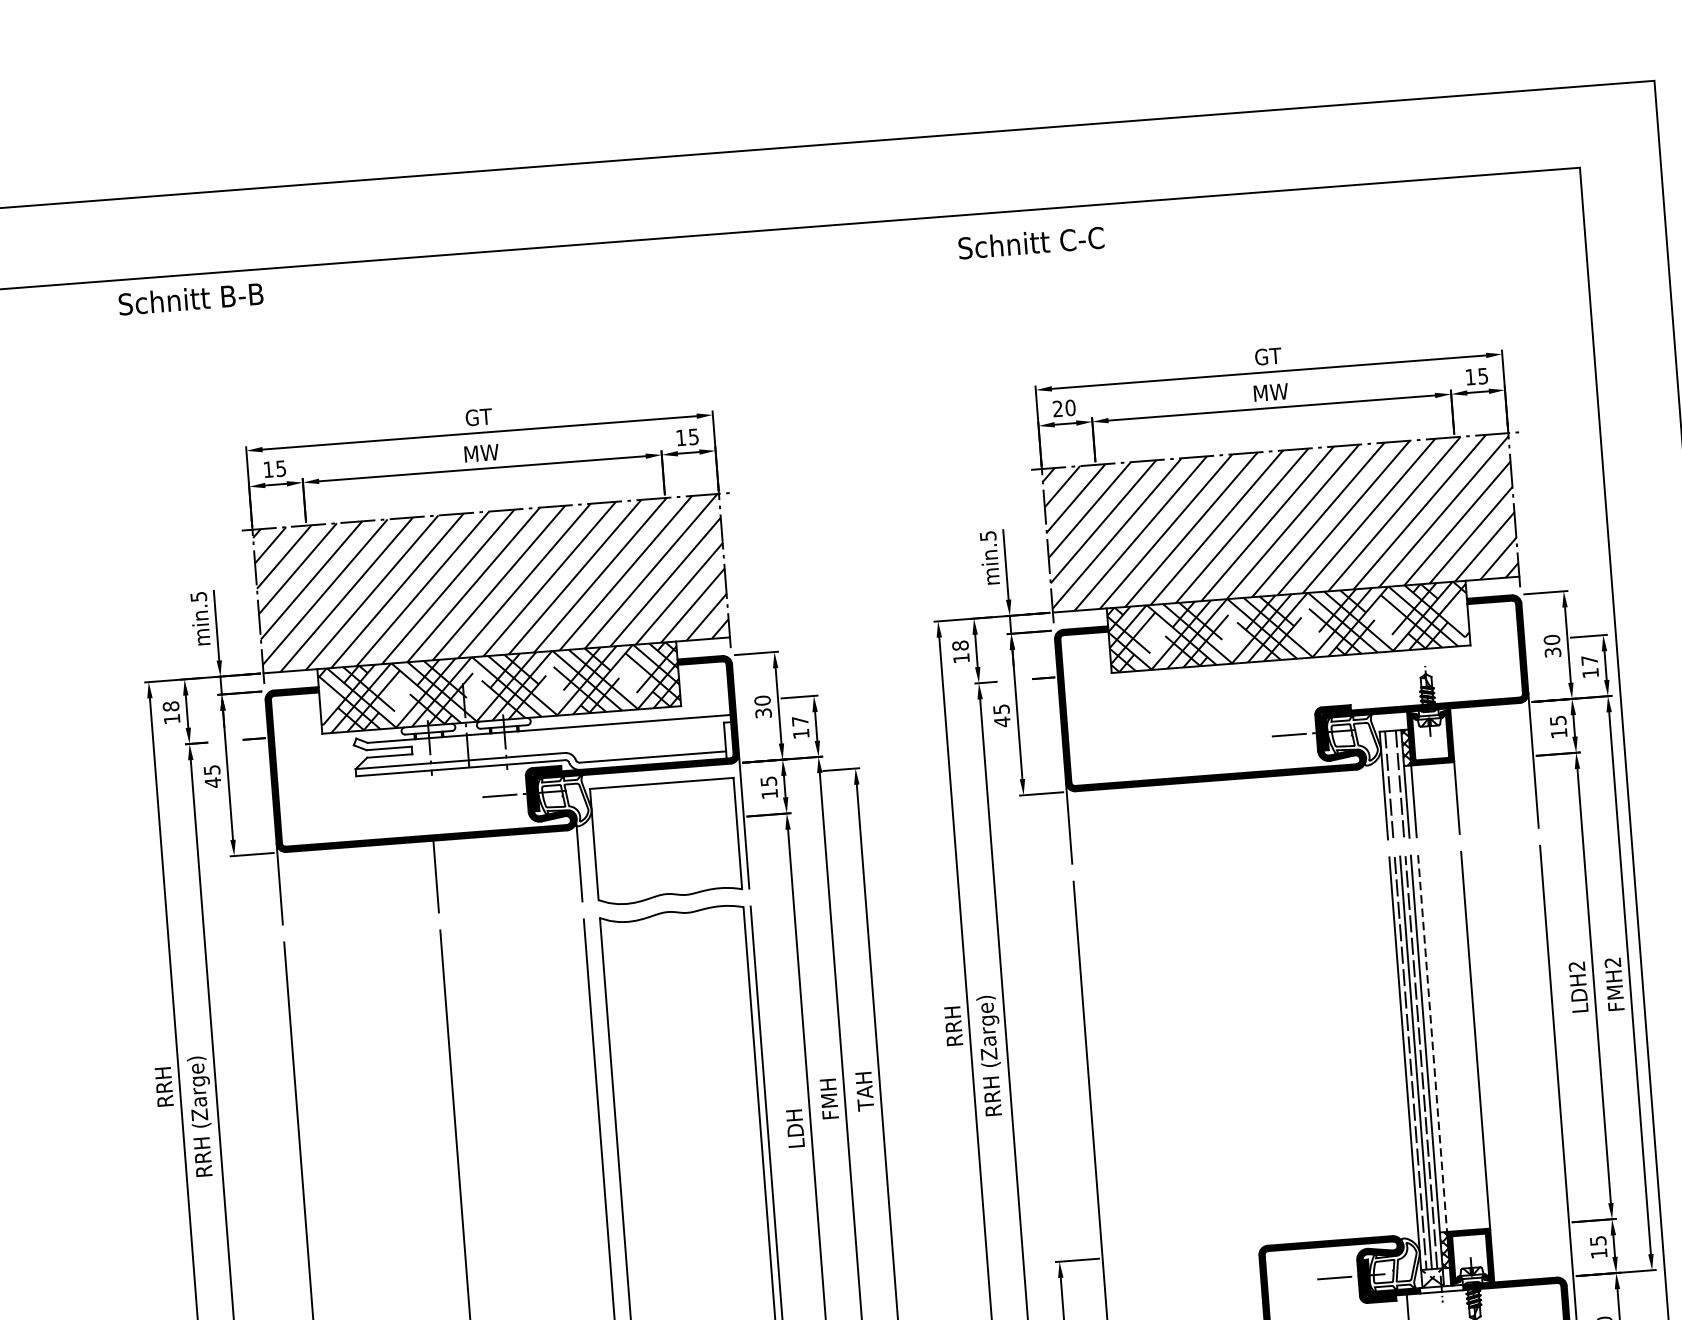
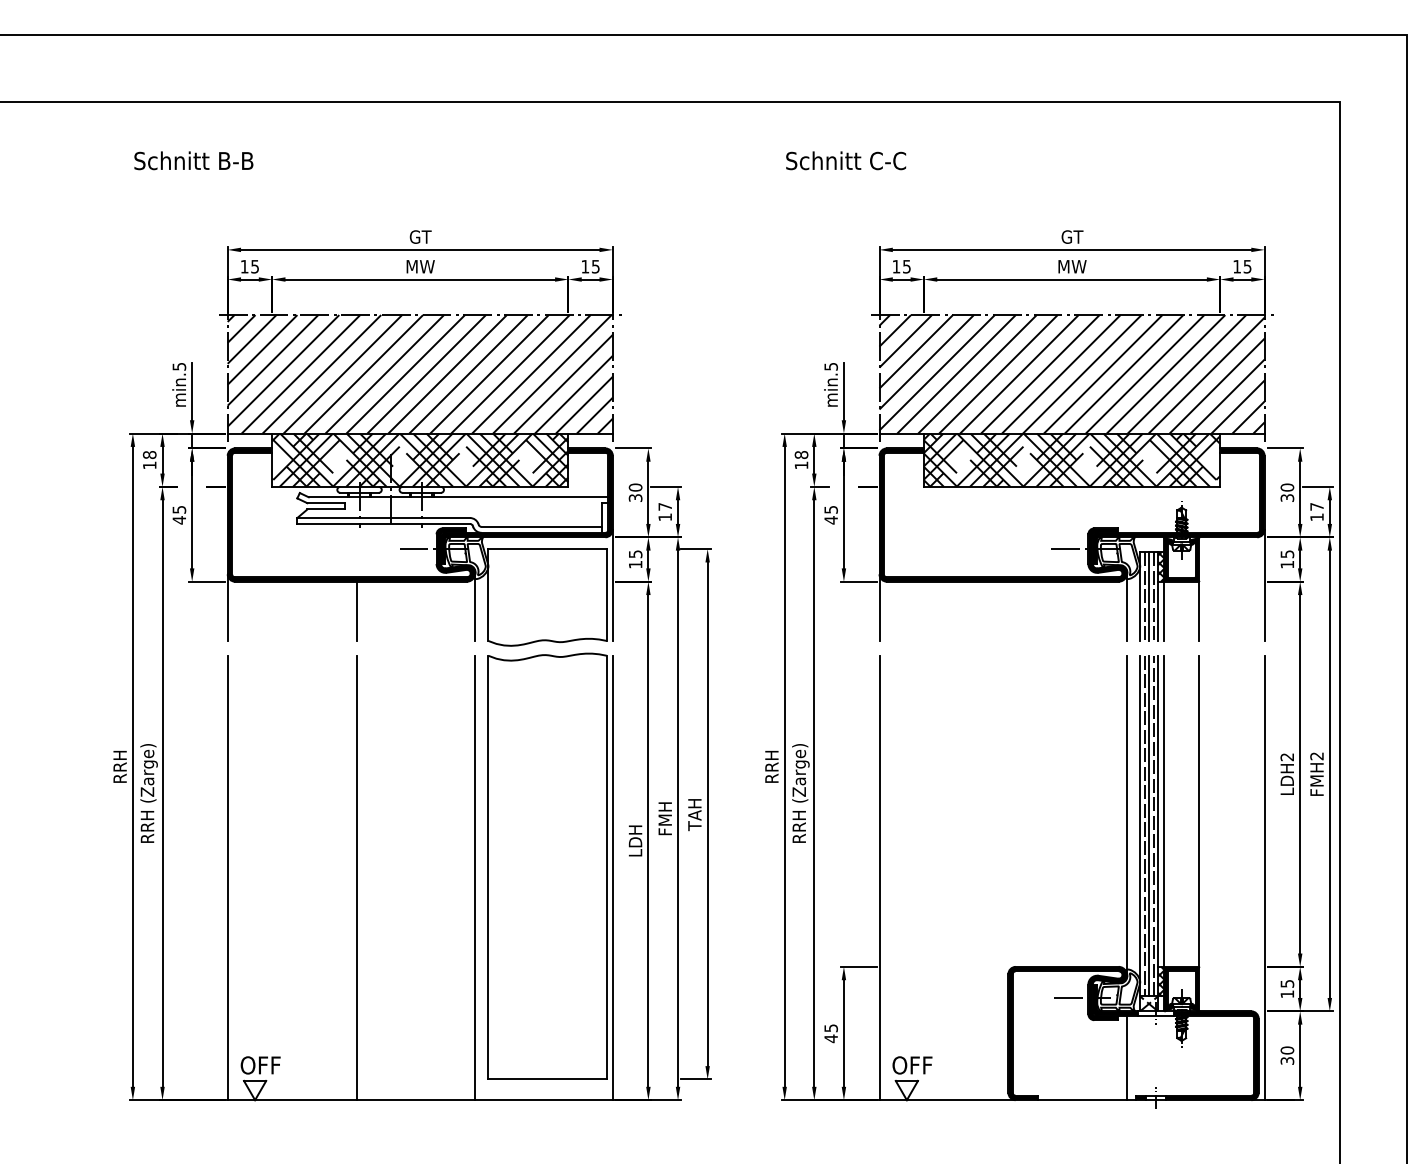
text: (1031, 242) -> (846, 160), moved
text: (190, 298) -> (193, 160), moved
text: (1064, 408) -> (901, 266), 20 -> 15
line: (1395, 784) -> (1149, 596), added
line: (1368, 798) -> (1126, 606), added
line: (1432, 1043) -> (1163, 811), dashed -> solid
line: (1387, 1050) -> (1126, 814), added

